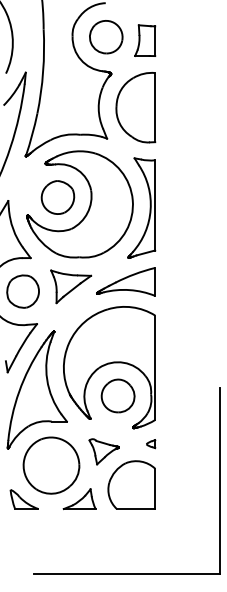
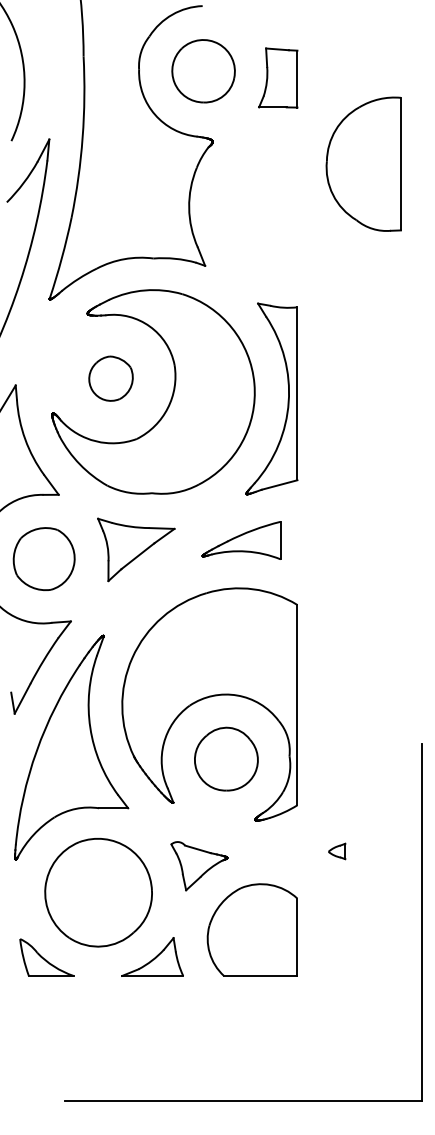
part: (135, 107) -> (363, 163), moved
part: (57, 197) -> (110, 378), size x0.7
part: (125, 281) -> (240, 539), size x0.7
part: (151, 444) -> (338, 852), moved

